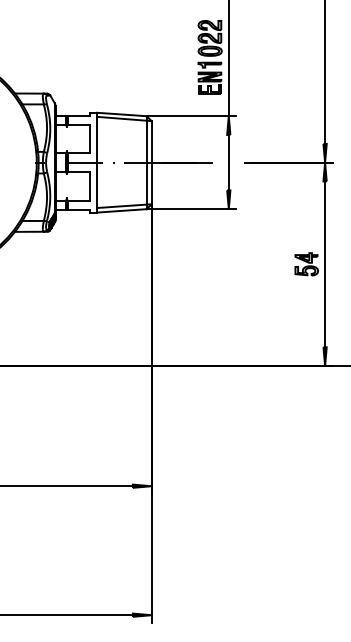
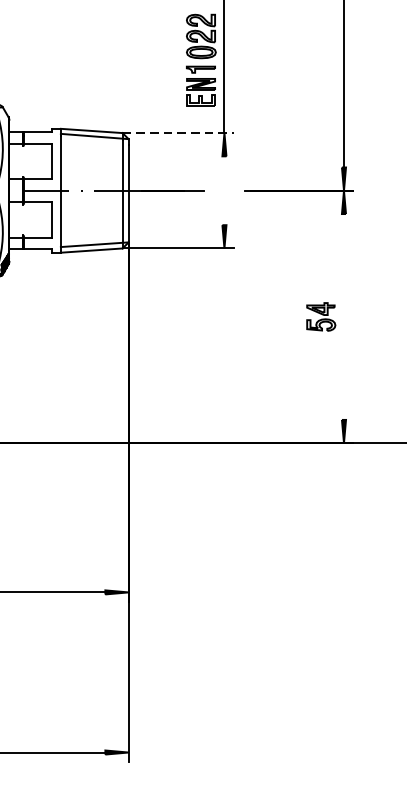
line: (191, 116) -> (178, 133), solid -> dashed
line: (228, 162) -> (224, 190), removed
line: (325, 264) -> (344, 317), removed

